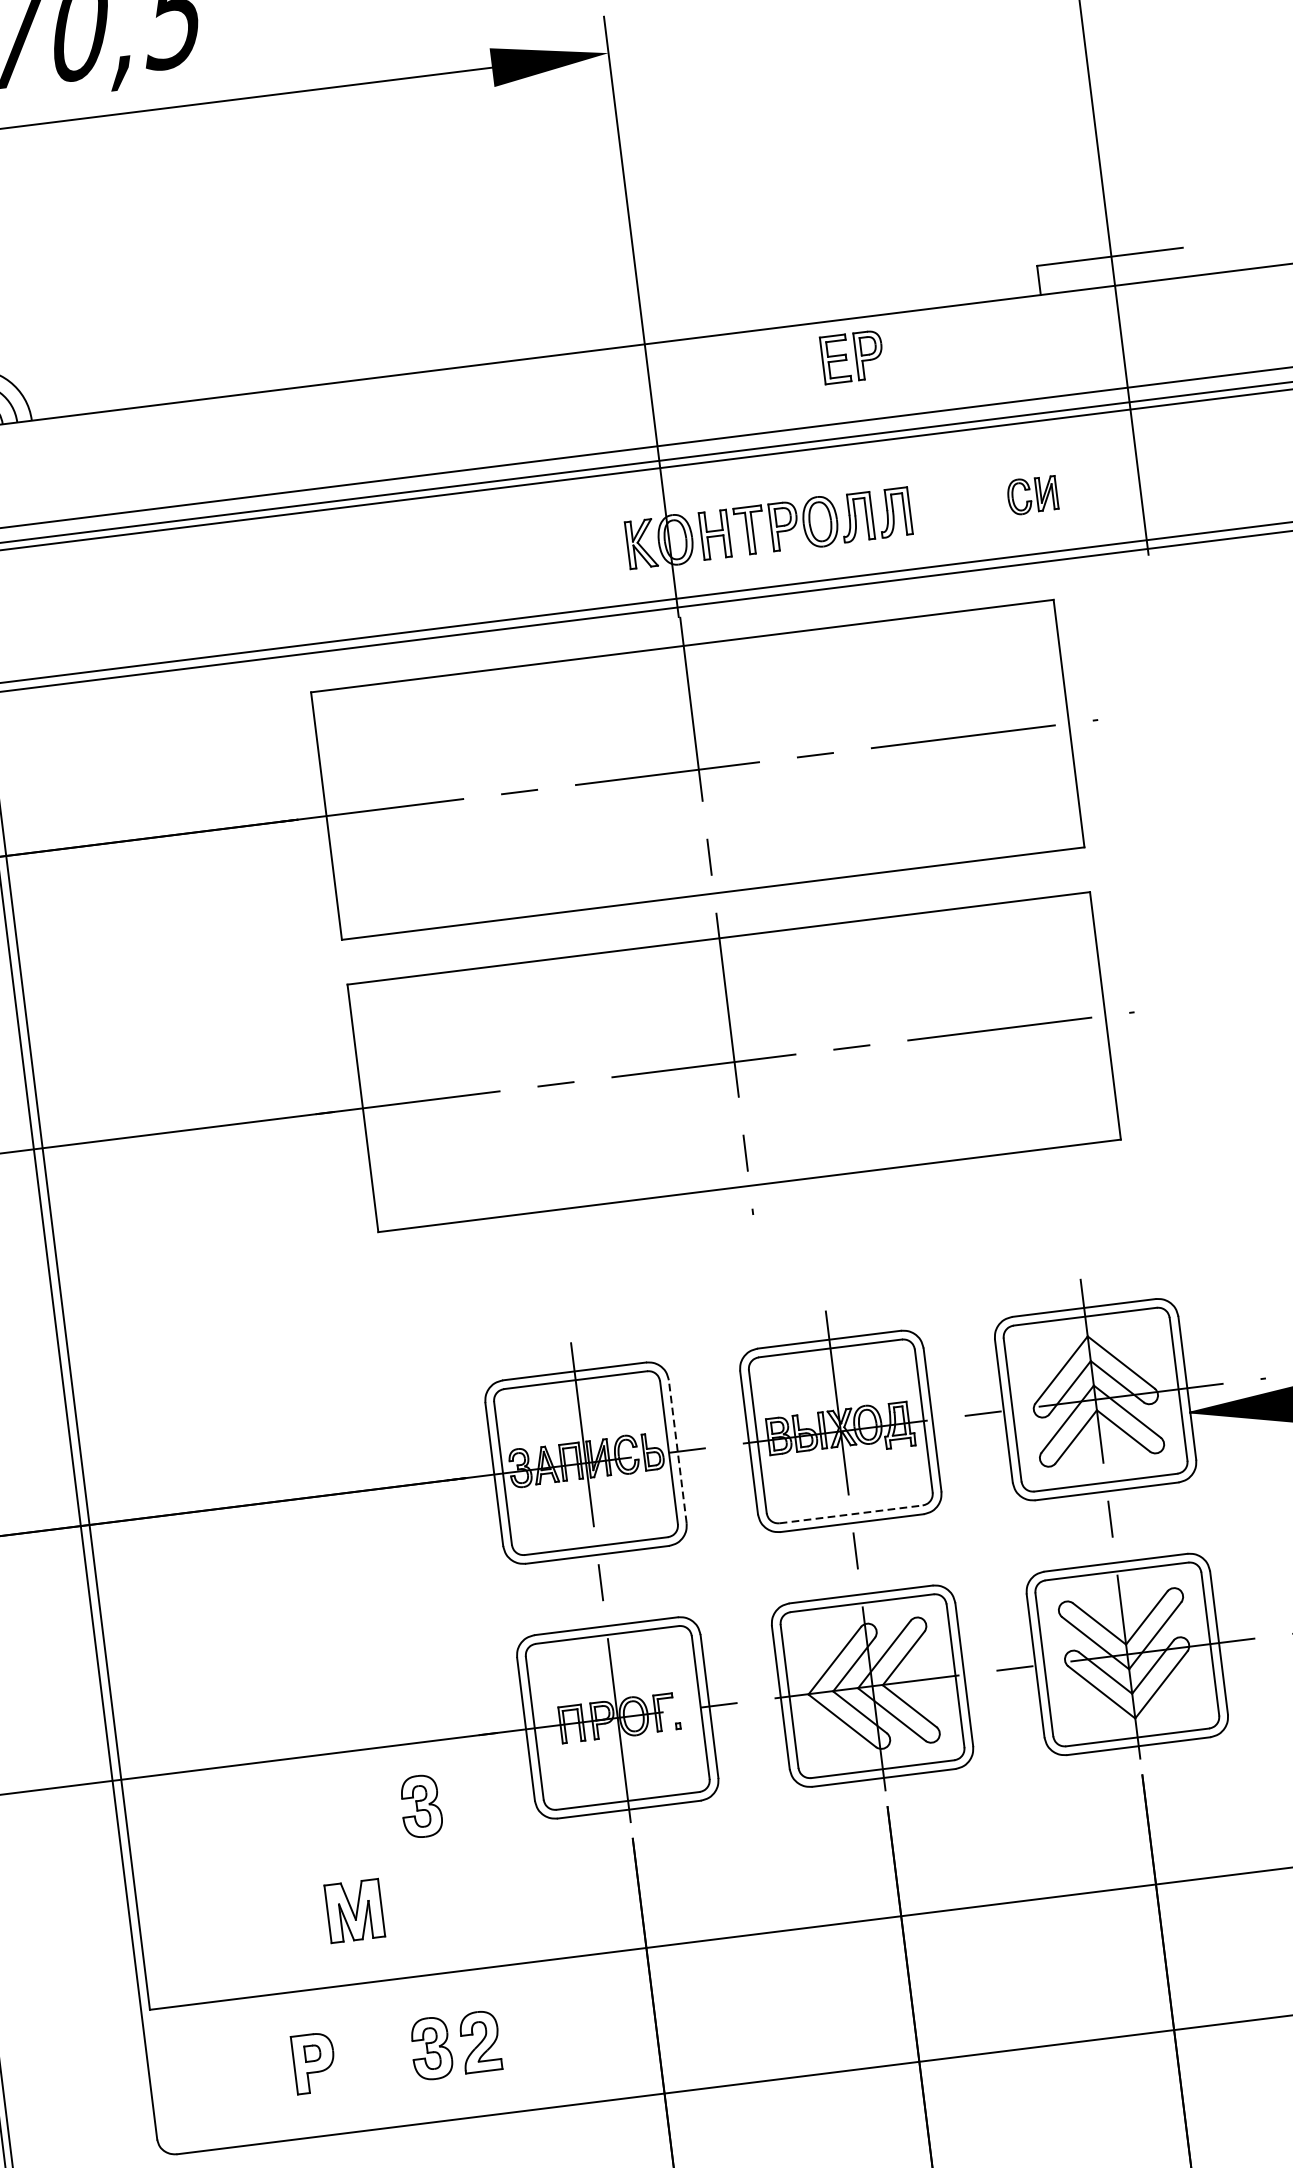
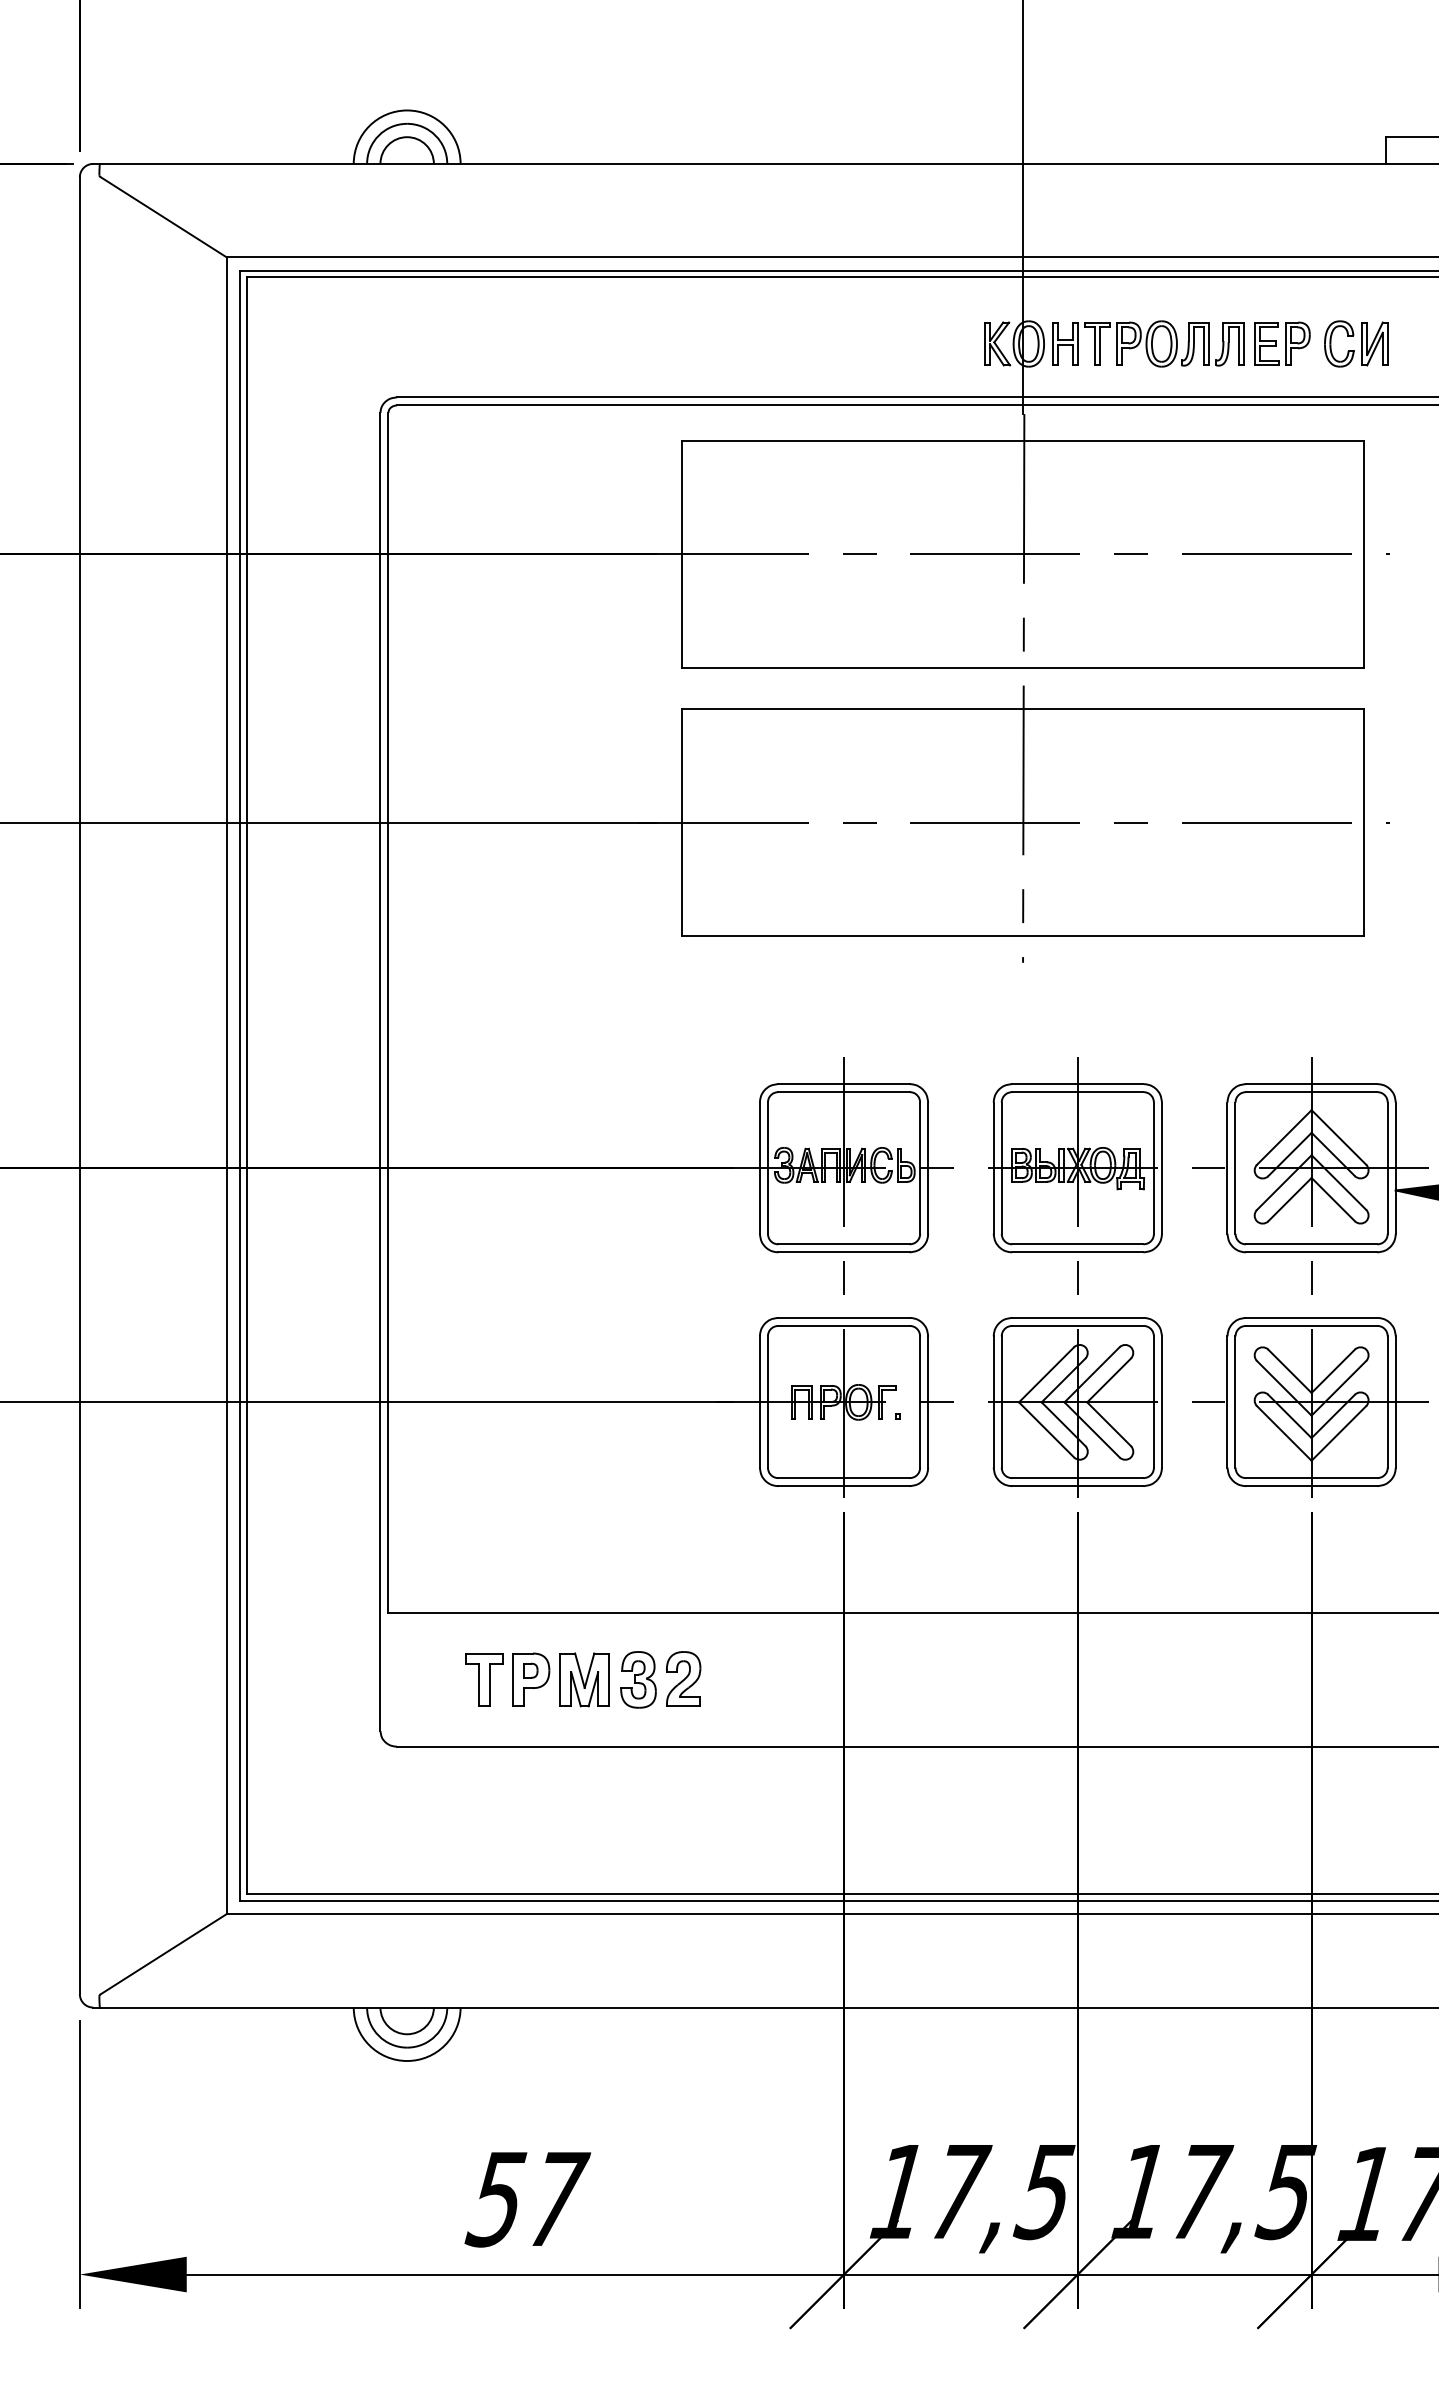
part: (852, 356) -> (1282, 343), moved
part: (1032, 494) -> (1356, 343), size x1.43
line: (678, 1451) -> (928, 1168), dashed -> solid
line: (850, 1514) -> (1077, 1244), dashed -> solid
part: (421, 1806) -> (656, 1459), removed
part: (354, 1910) -> (584, 1679), moved
part: (263, 2069) -> (484, 1679), added

